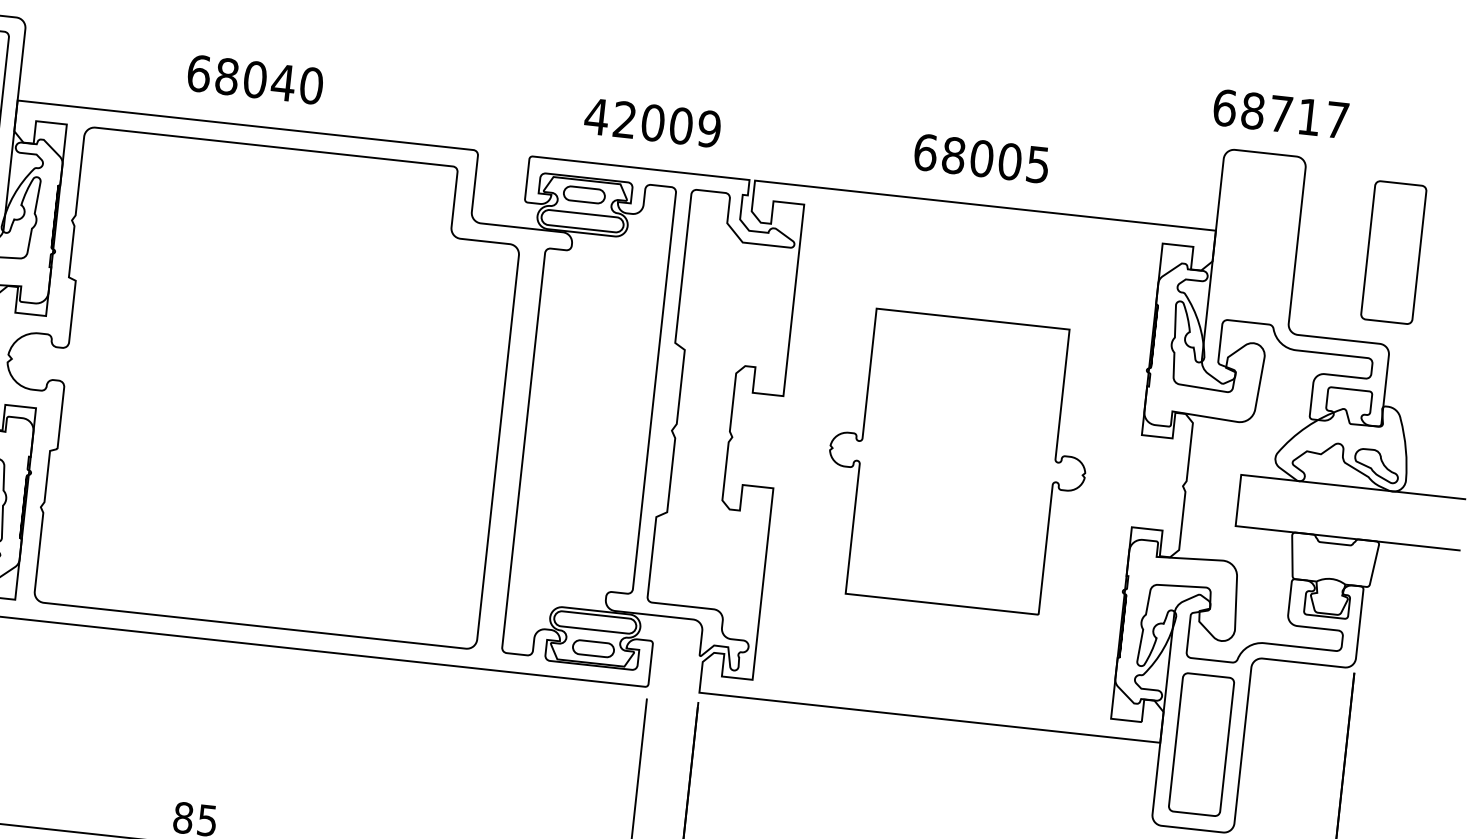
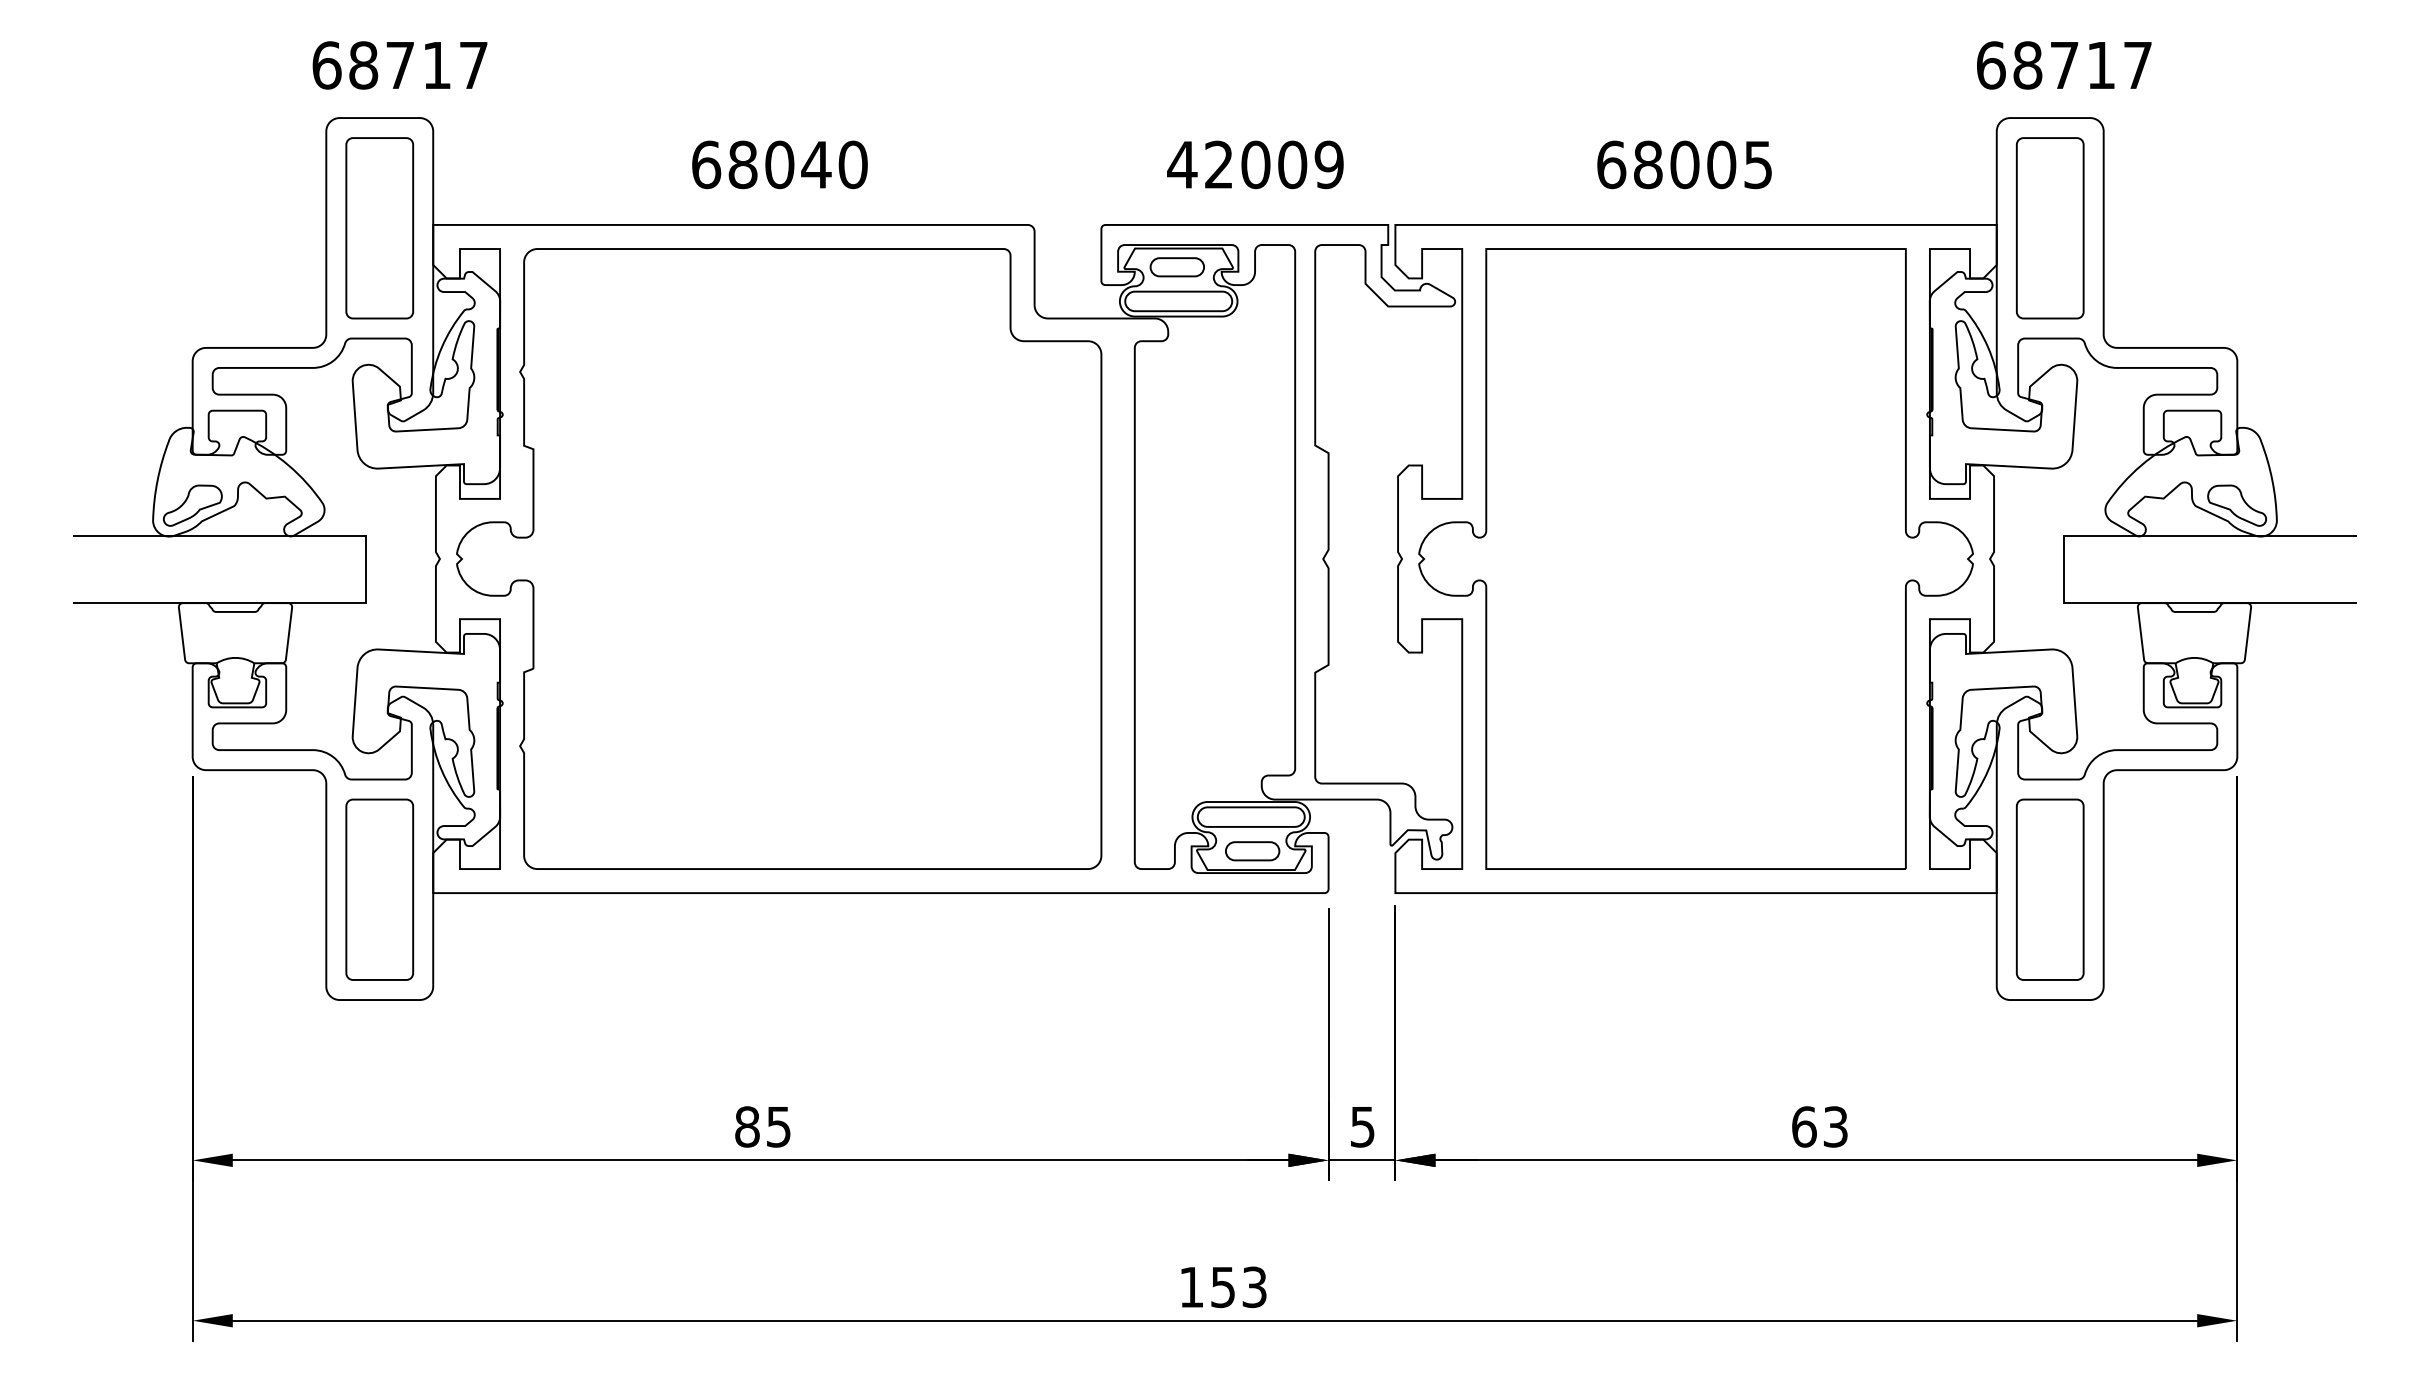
text: (255, 79) -> (779, 164), moved
part: (1393, 252) -> (2049, 228), moved
part: (957, 461) -> (1695, 558), size x1.67

